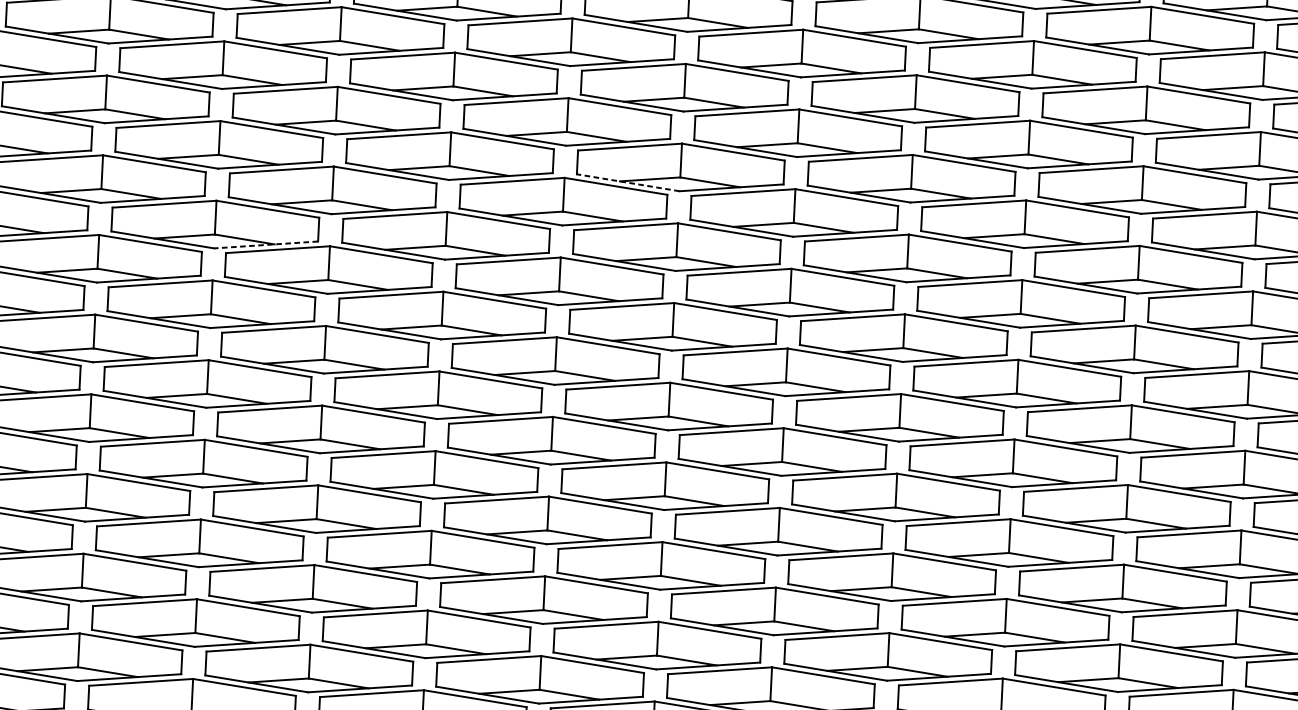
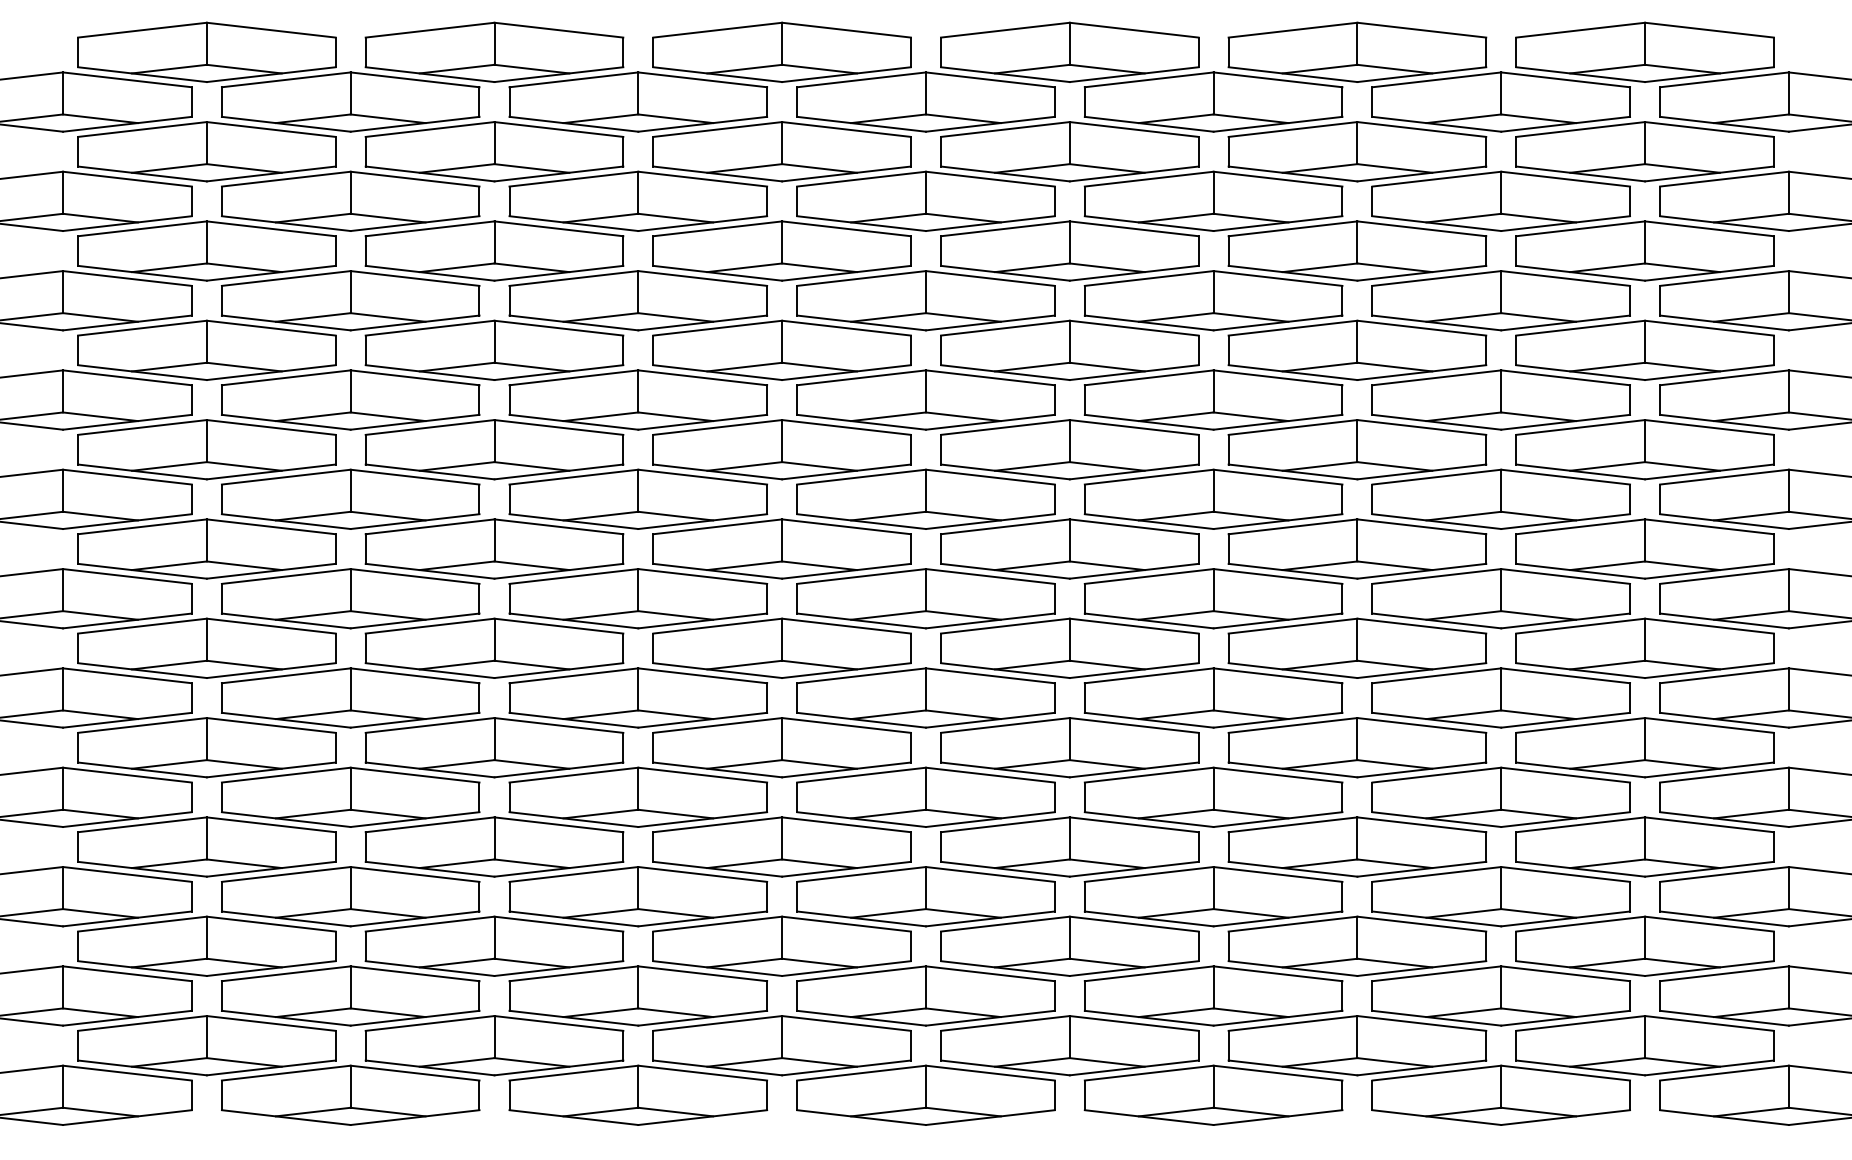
line: (628, 182) -> (861, 322), dashed -> solid
line: (266, 245) -> (415, 422), dashed -> solid

